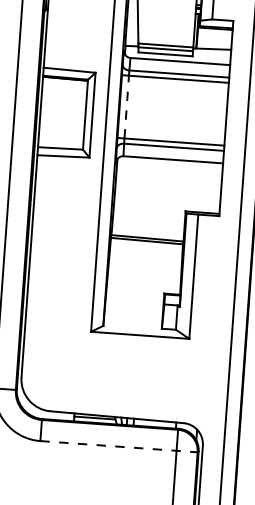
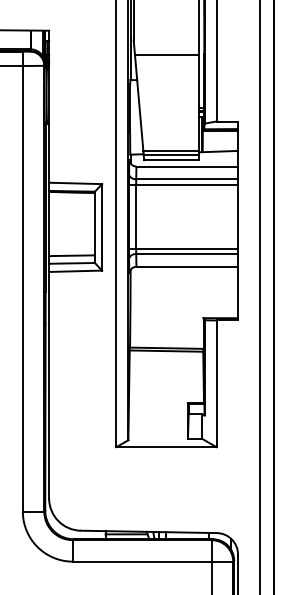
line: (127, 106) -> (136, 216), dashed -> solid
line: (60, 140) -> (71, 255), added
line: (119, 446) -> (153, 561), dashed -> solid

